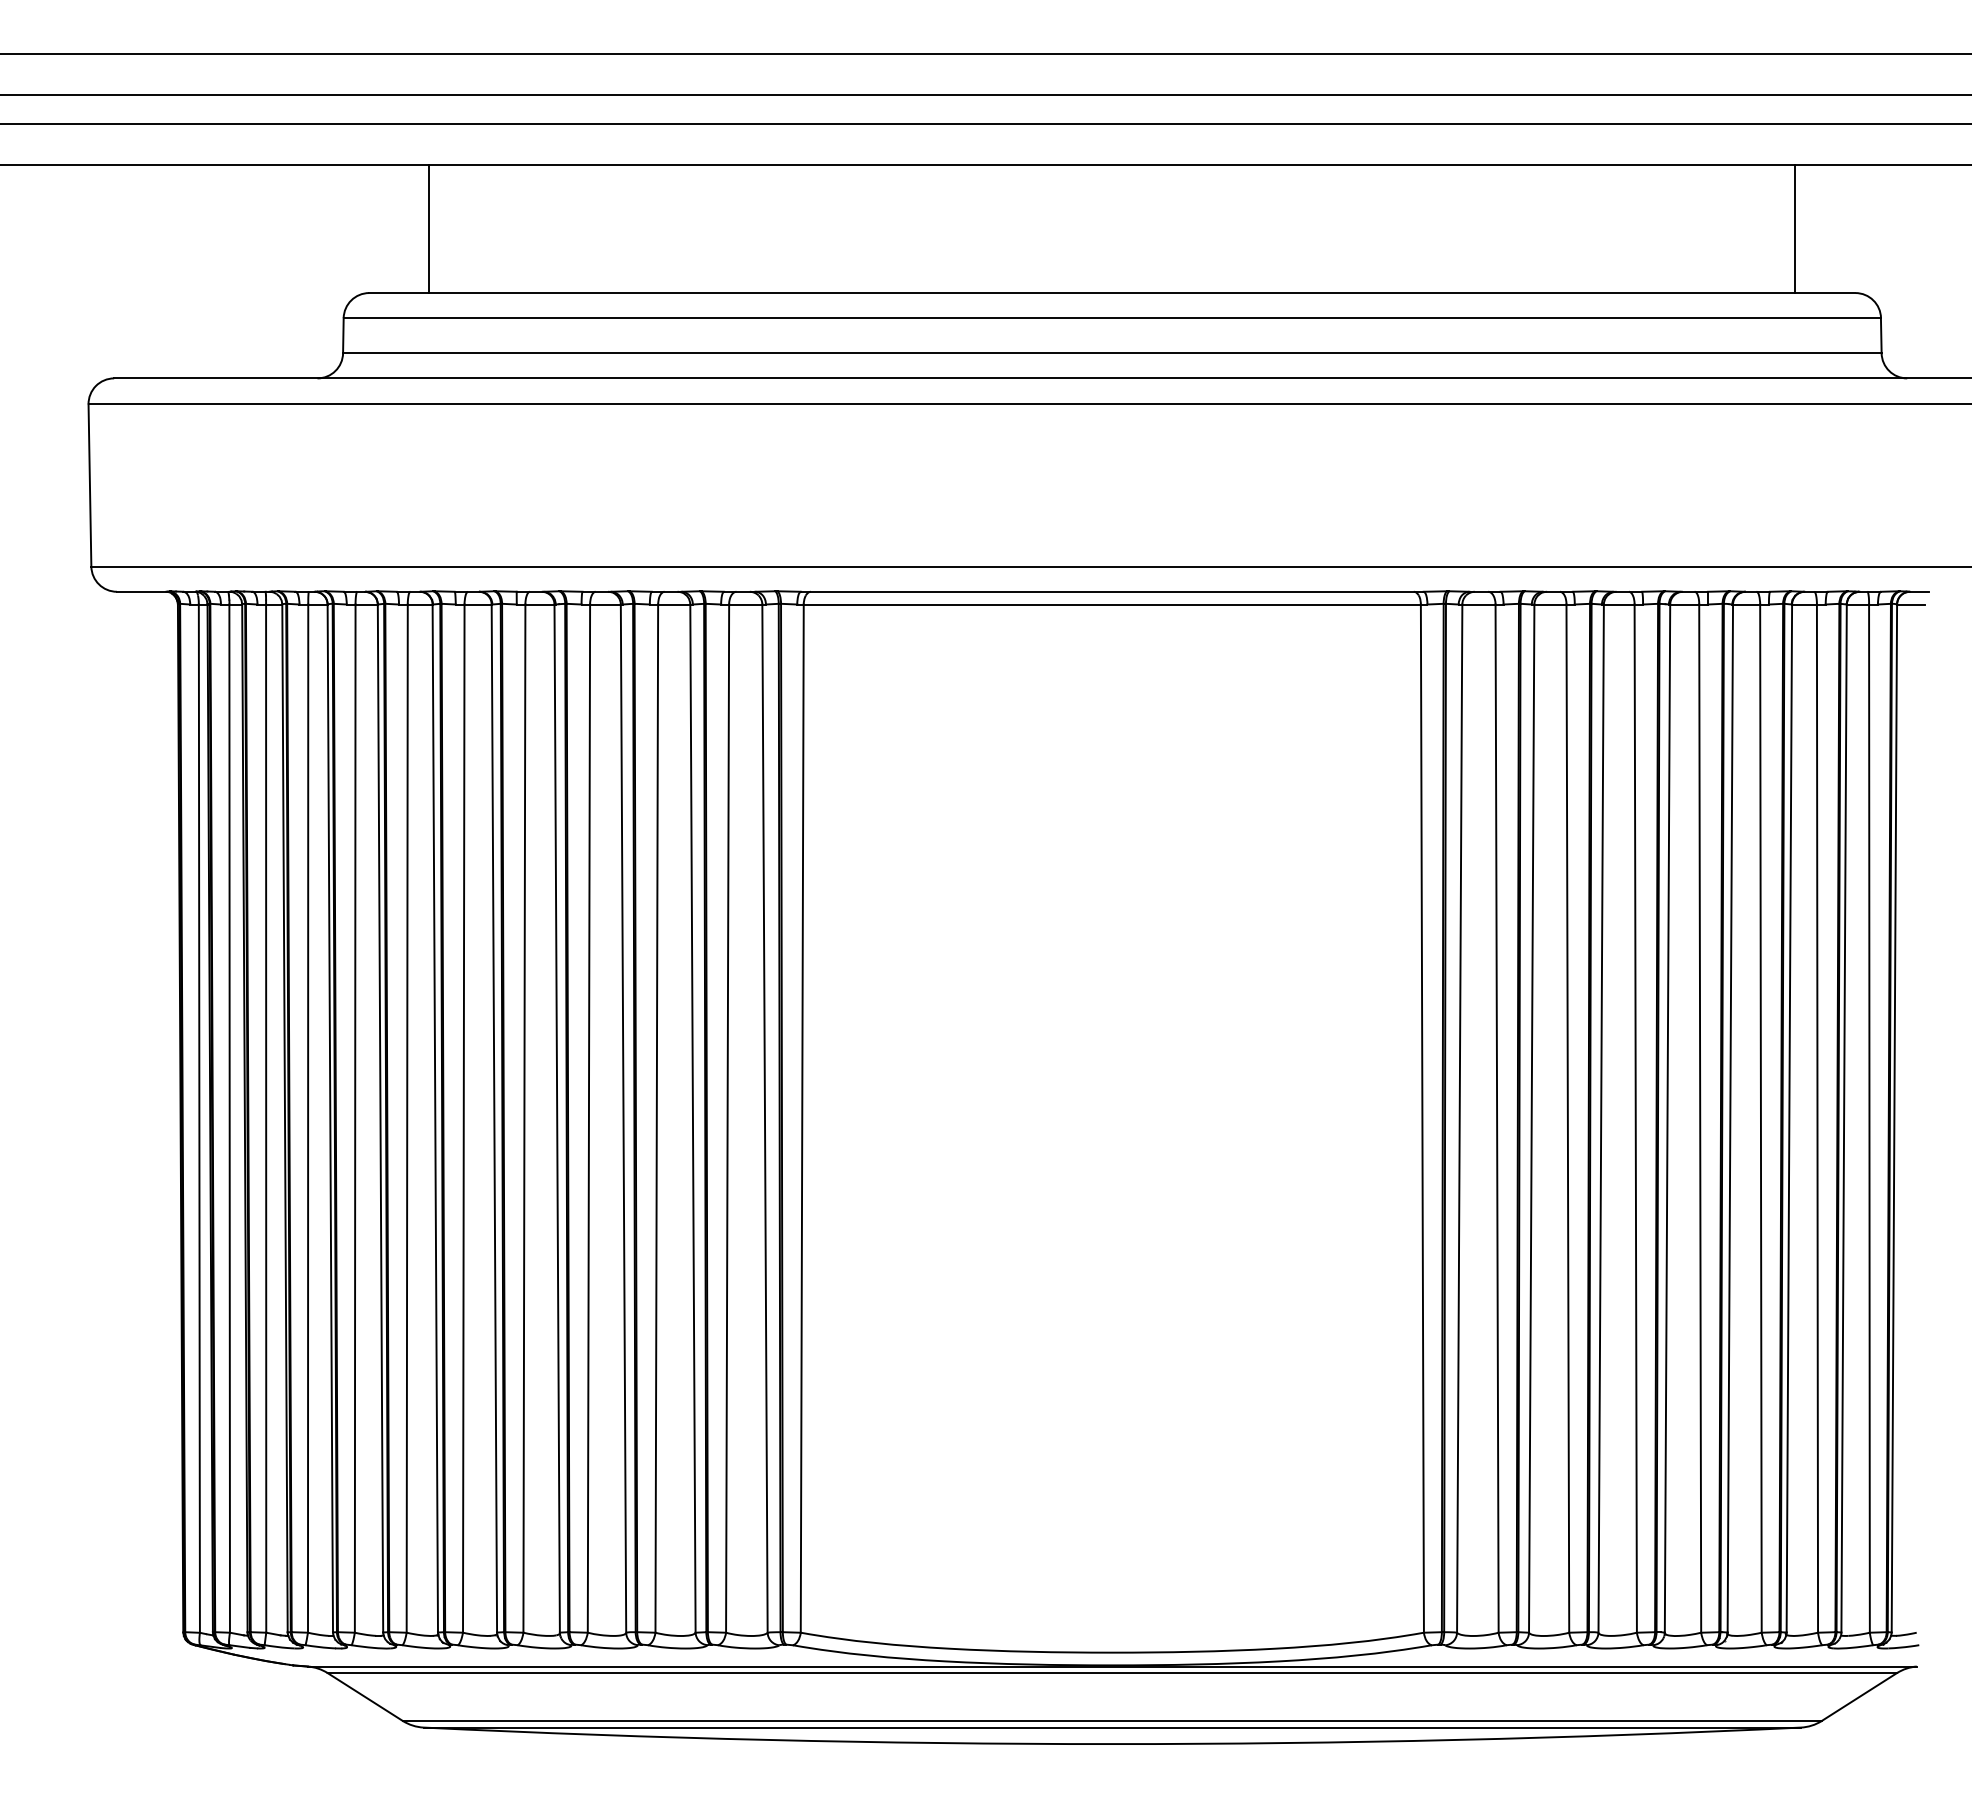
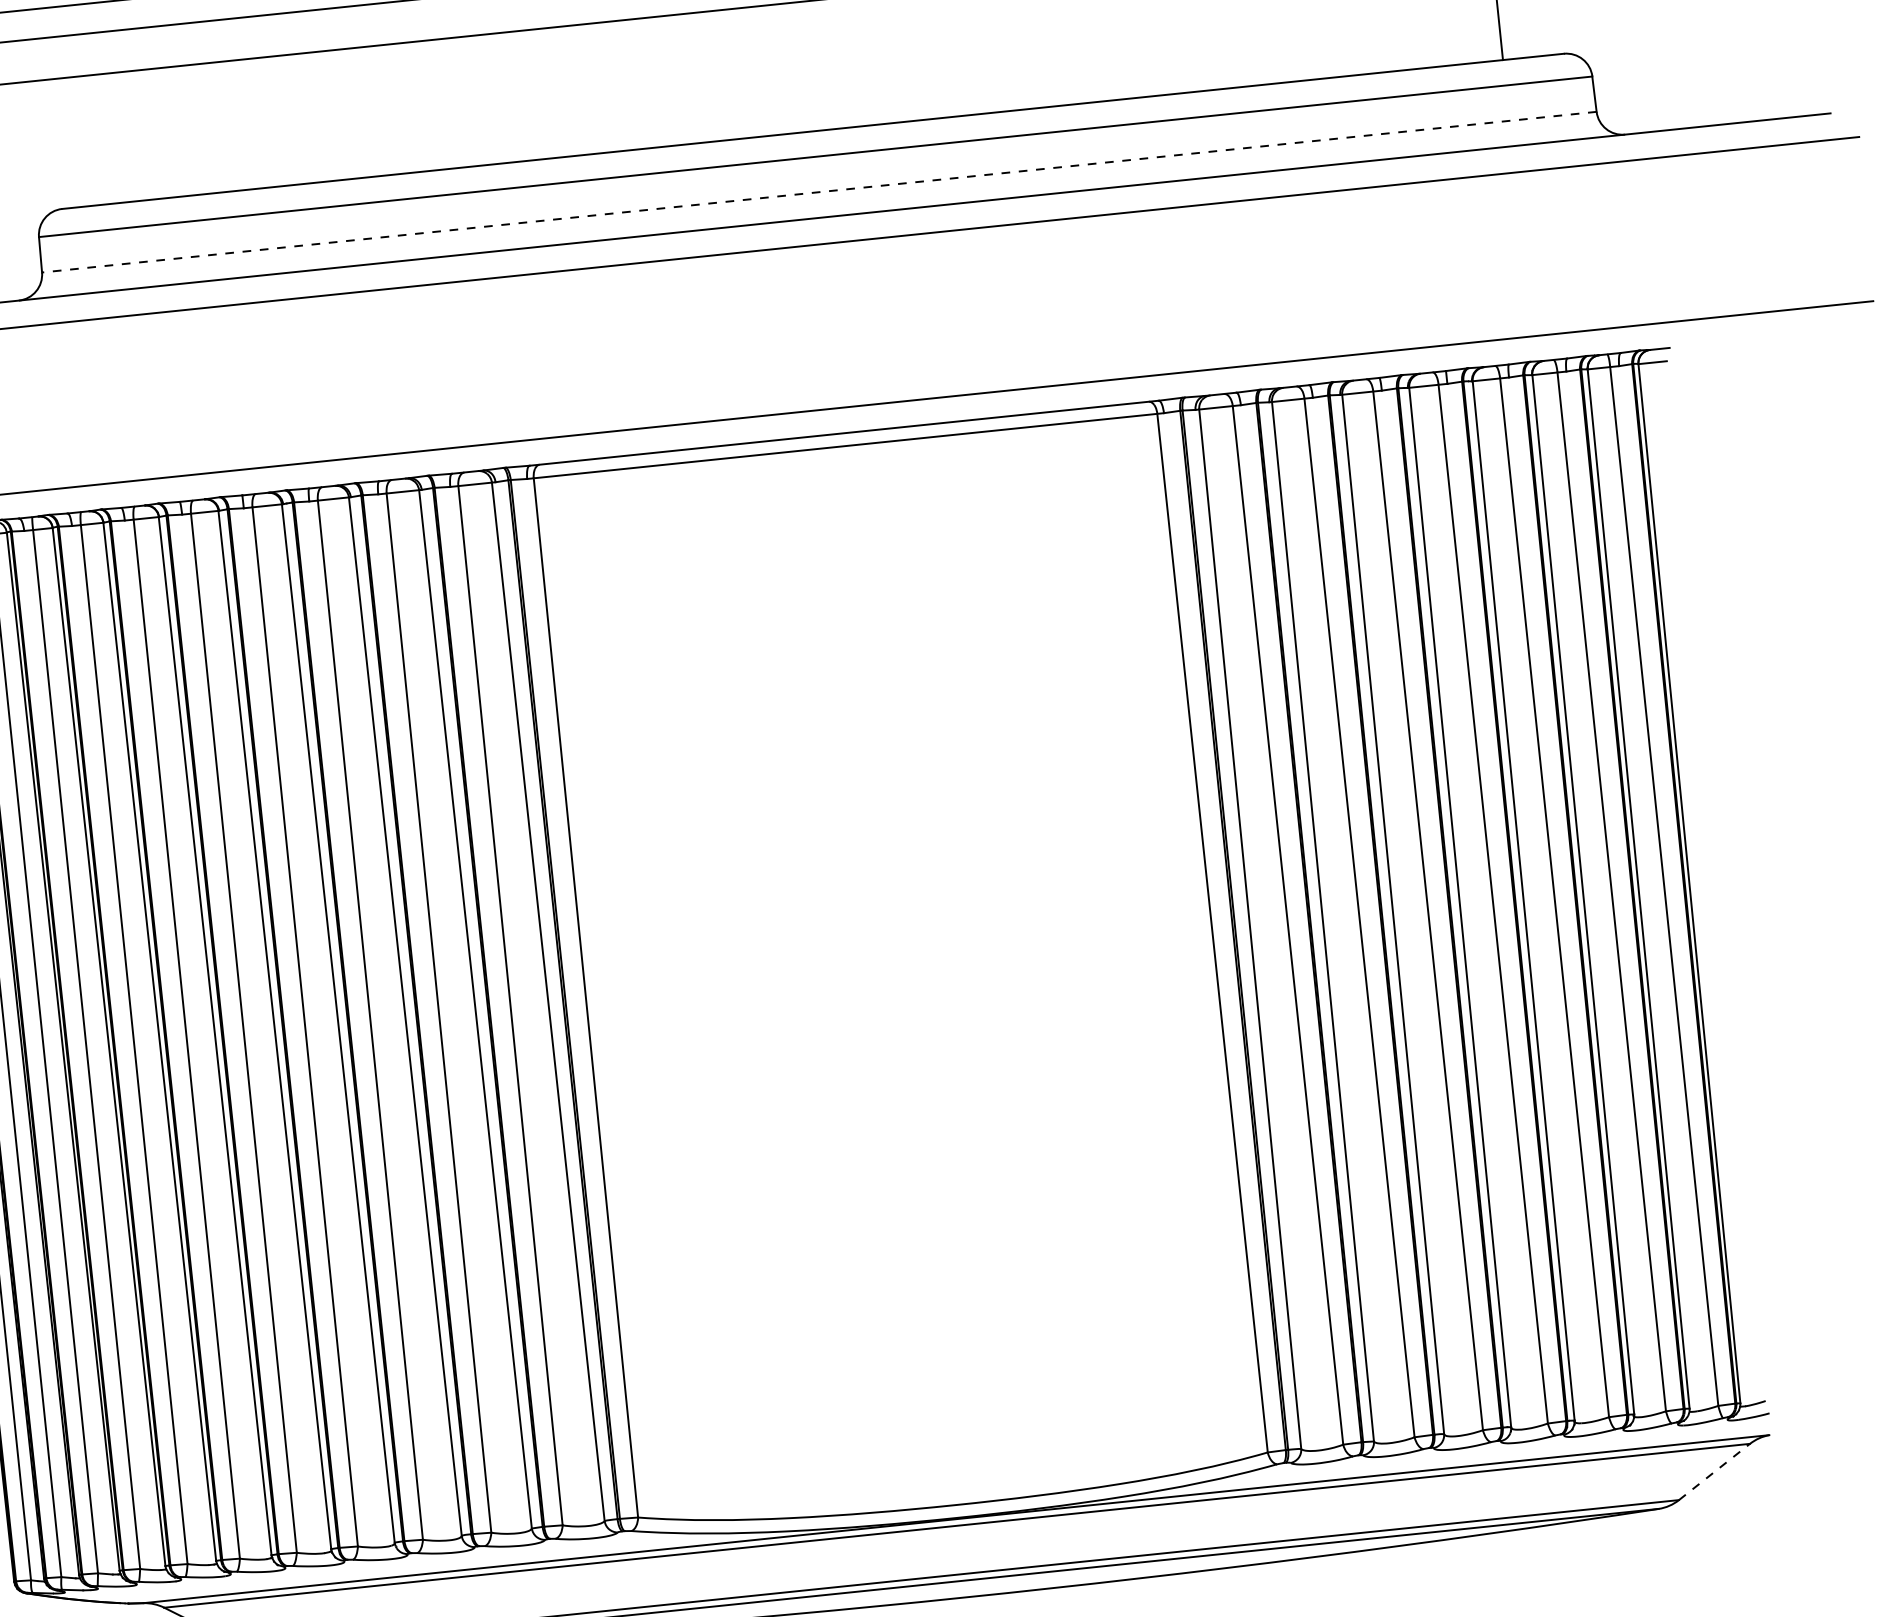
line: (429, 229) -> (116, 138), removed
line: (1111, 353) -> (818, 192), solid -> dashed
line: (1859, 1697) -> (1714, 1472), solid -> dashed

